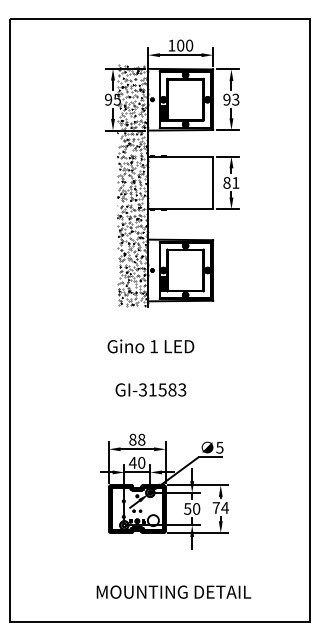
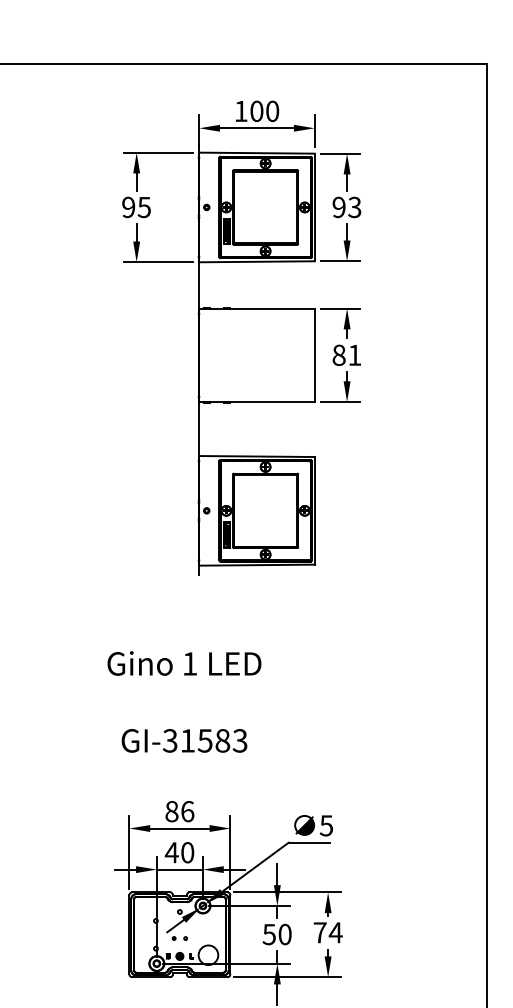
hatch: (132, 185) -> (171, 359), removed
text: (150, 367) -> (183, 700), moved
text: (141, 439) -> (187, 811), 88 -> 86

